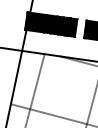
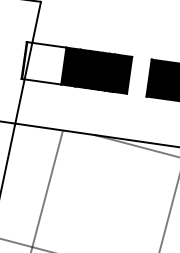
fill: (35, 22) -> (43, 63), removed

